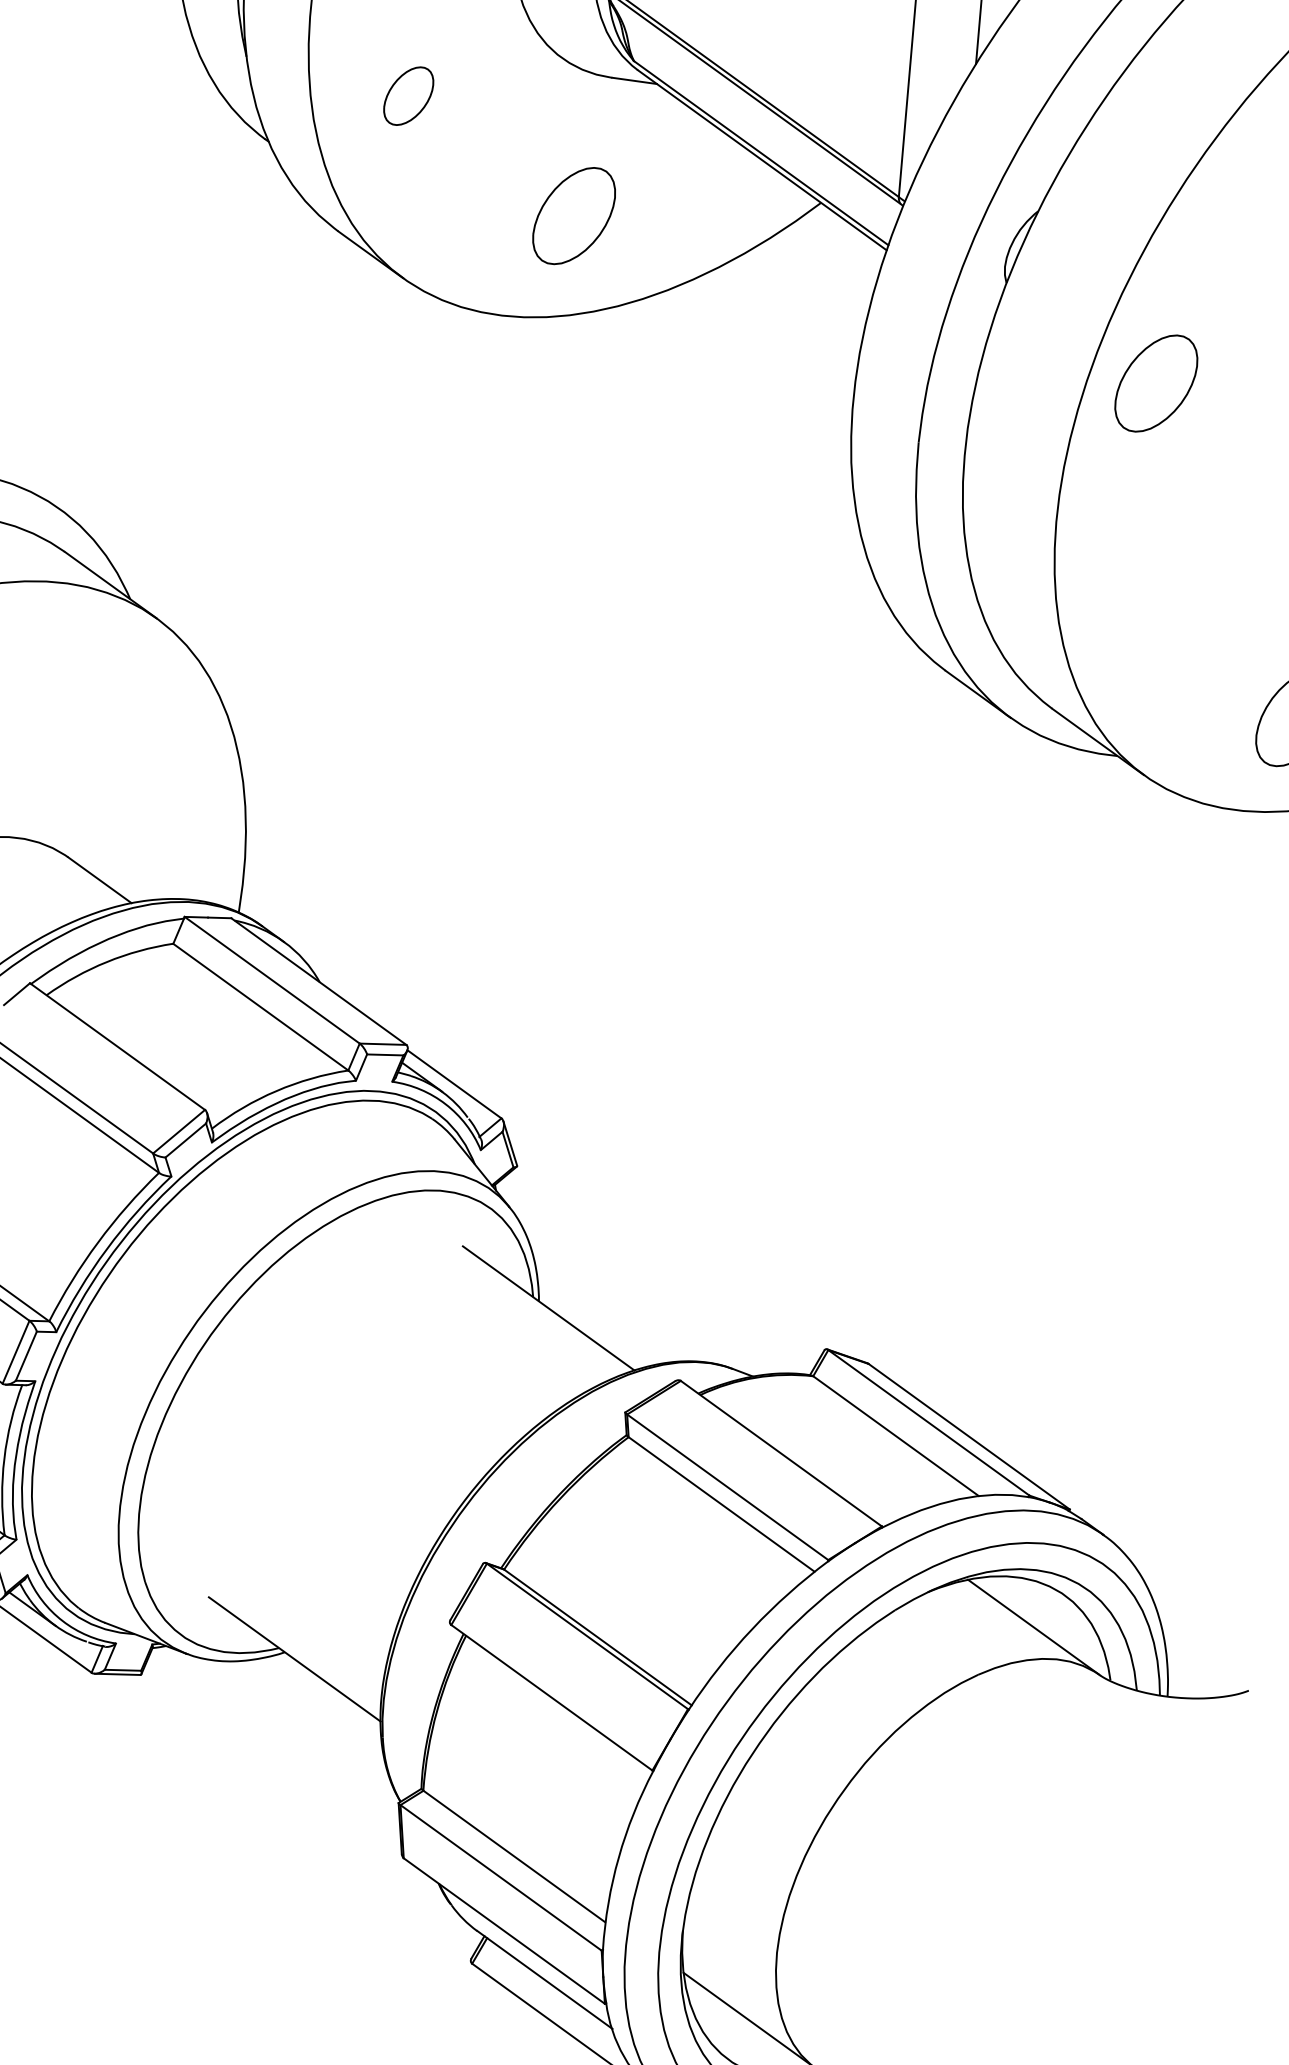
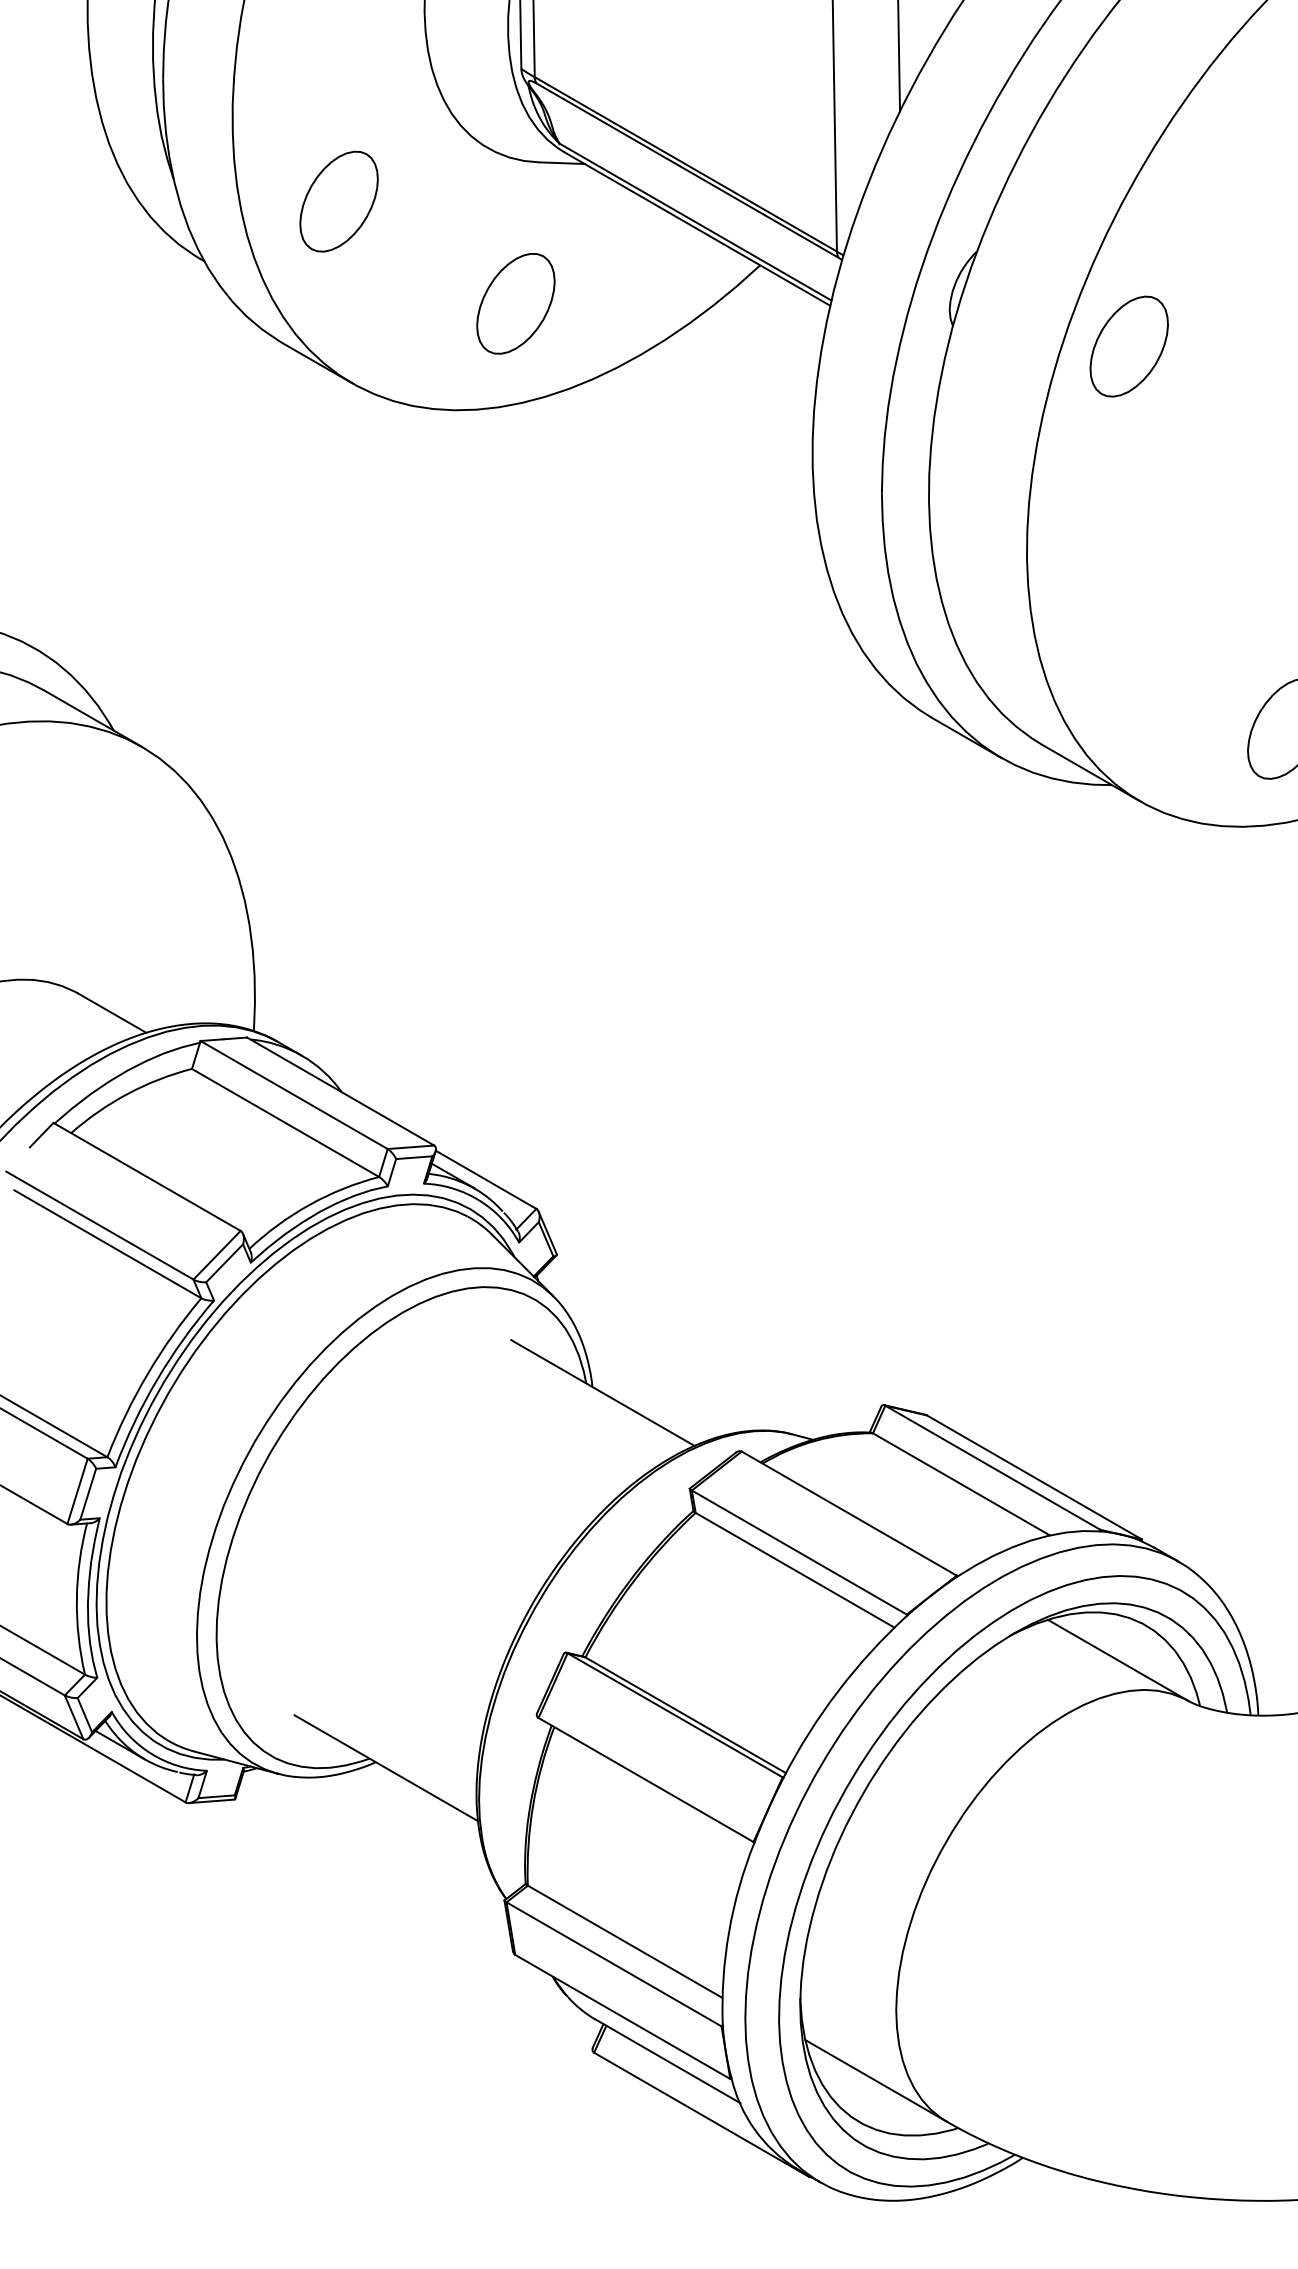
part: (408, 96) -> (338, 201), size x1.67
part: (1155, 383) -> (1128, 346), moved

